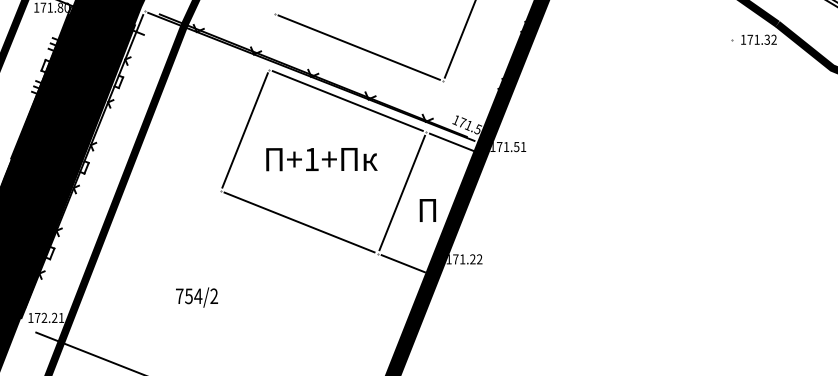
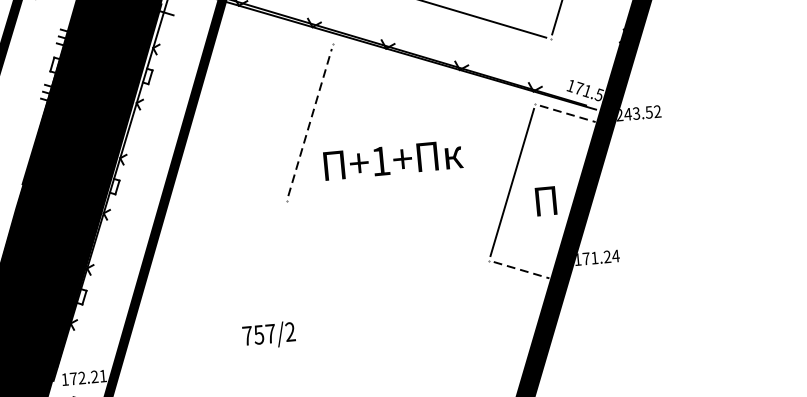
line: (347, 100) -> (433, 73), removed
line: (245, 130) -> (310, 122), solid -> dashed
line: (452, 142) -> (568, 114), solid -> dashed
text: (508, 146) -> (638, 112), 171.51 -> 243.52
text: (321, 159) -> (392, 160), moved
line: (299, 222) -> (387, 230), removed
text: (479, 259) -> (615, 256), 171.22 -> 171.24
line: (403, 263) -> (521, 269), solid -> dashed
text: (198, 295) -> (270, 332), 754/2 -> 757/2

